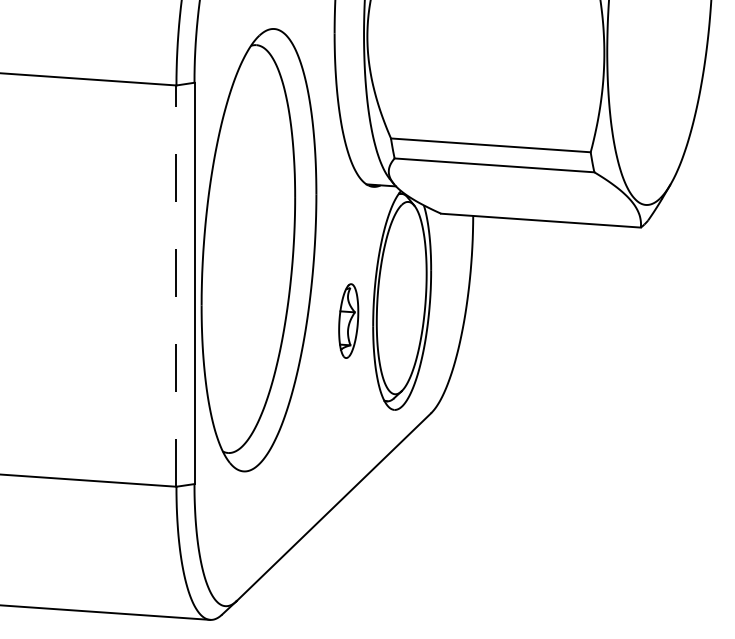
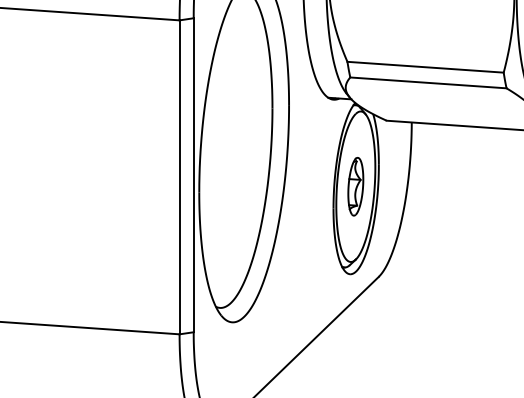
line: (176, 286) -> (179, 177), dashed -> solid
part: (348, 320) -> (355, 186), moved

